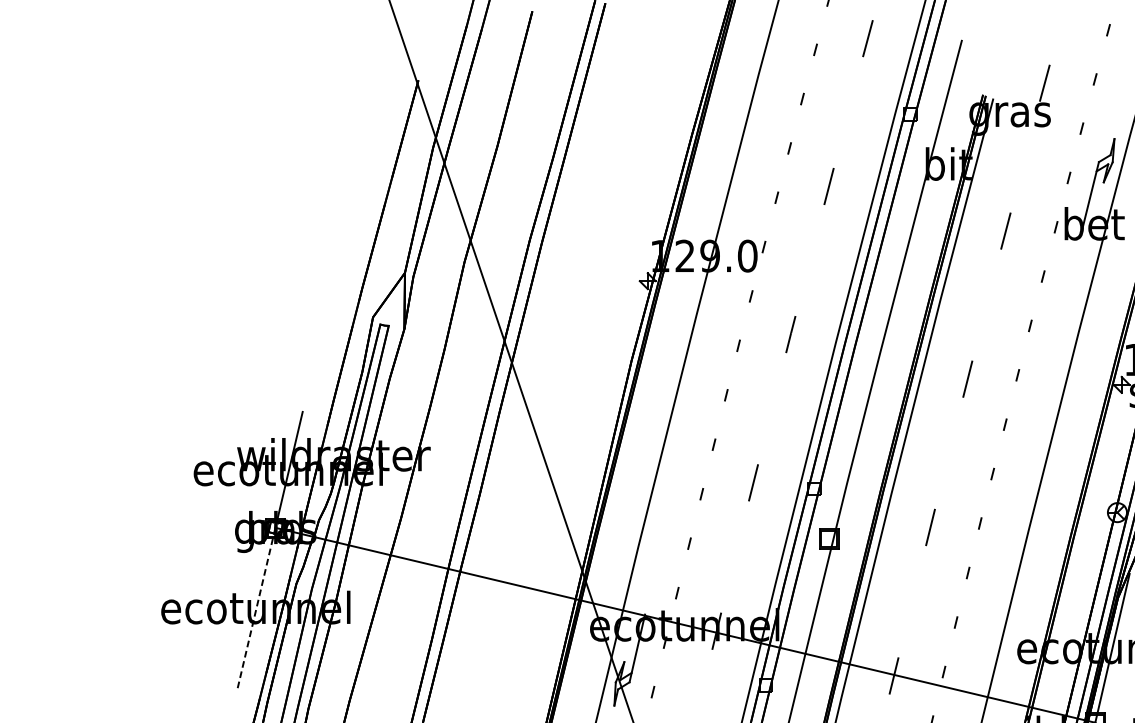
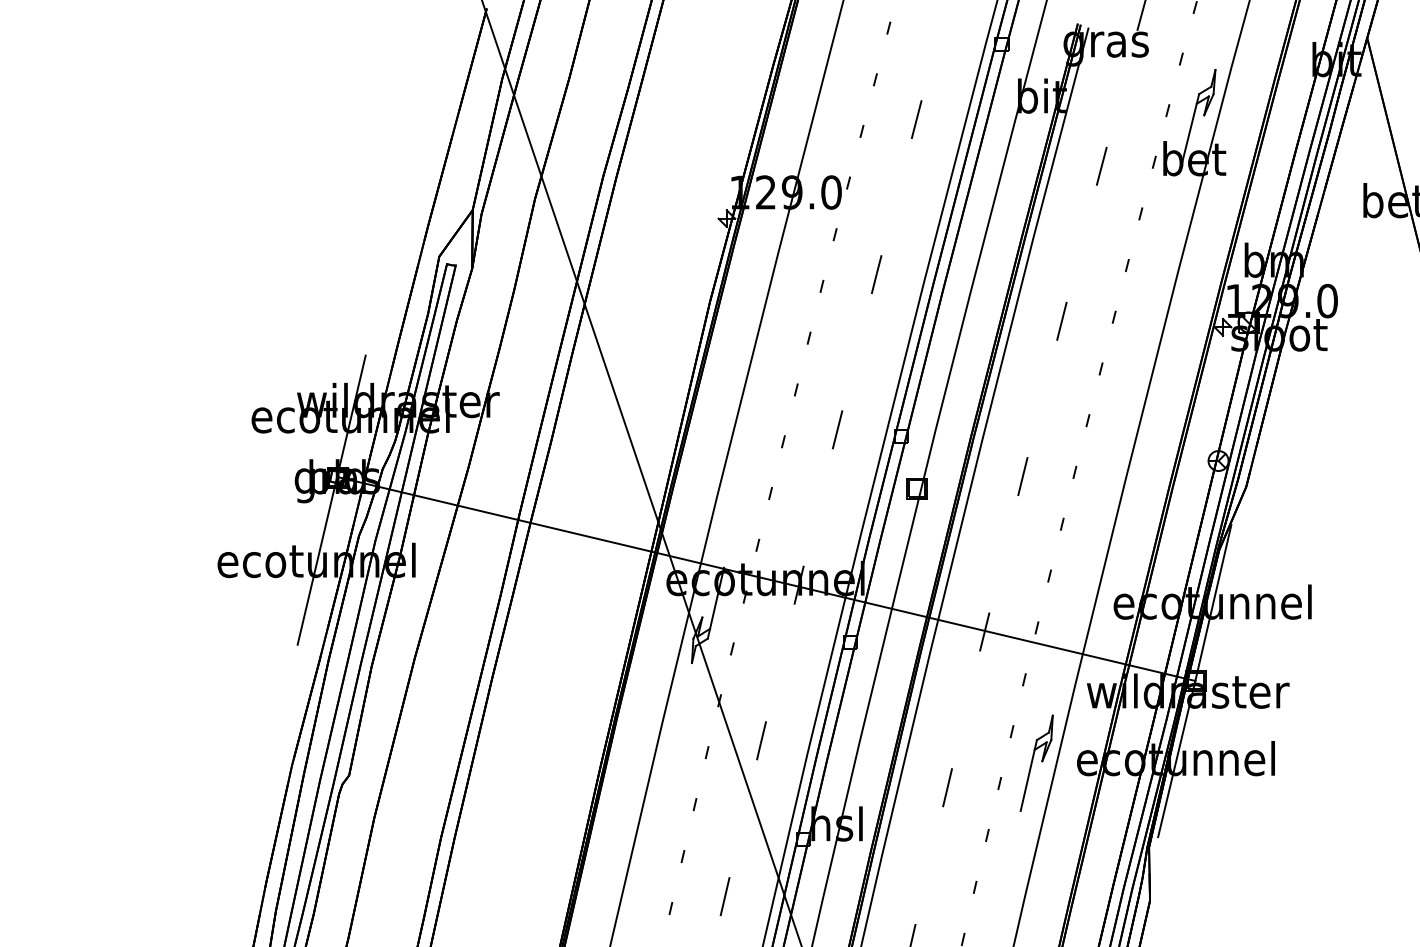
line: (256, 607) -> (317, 560), dashed -> solid

